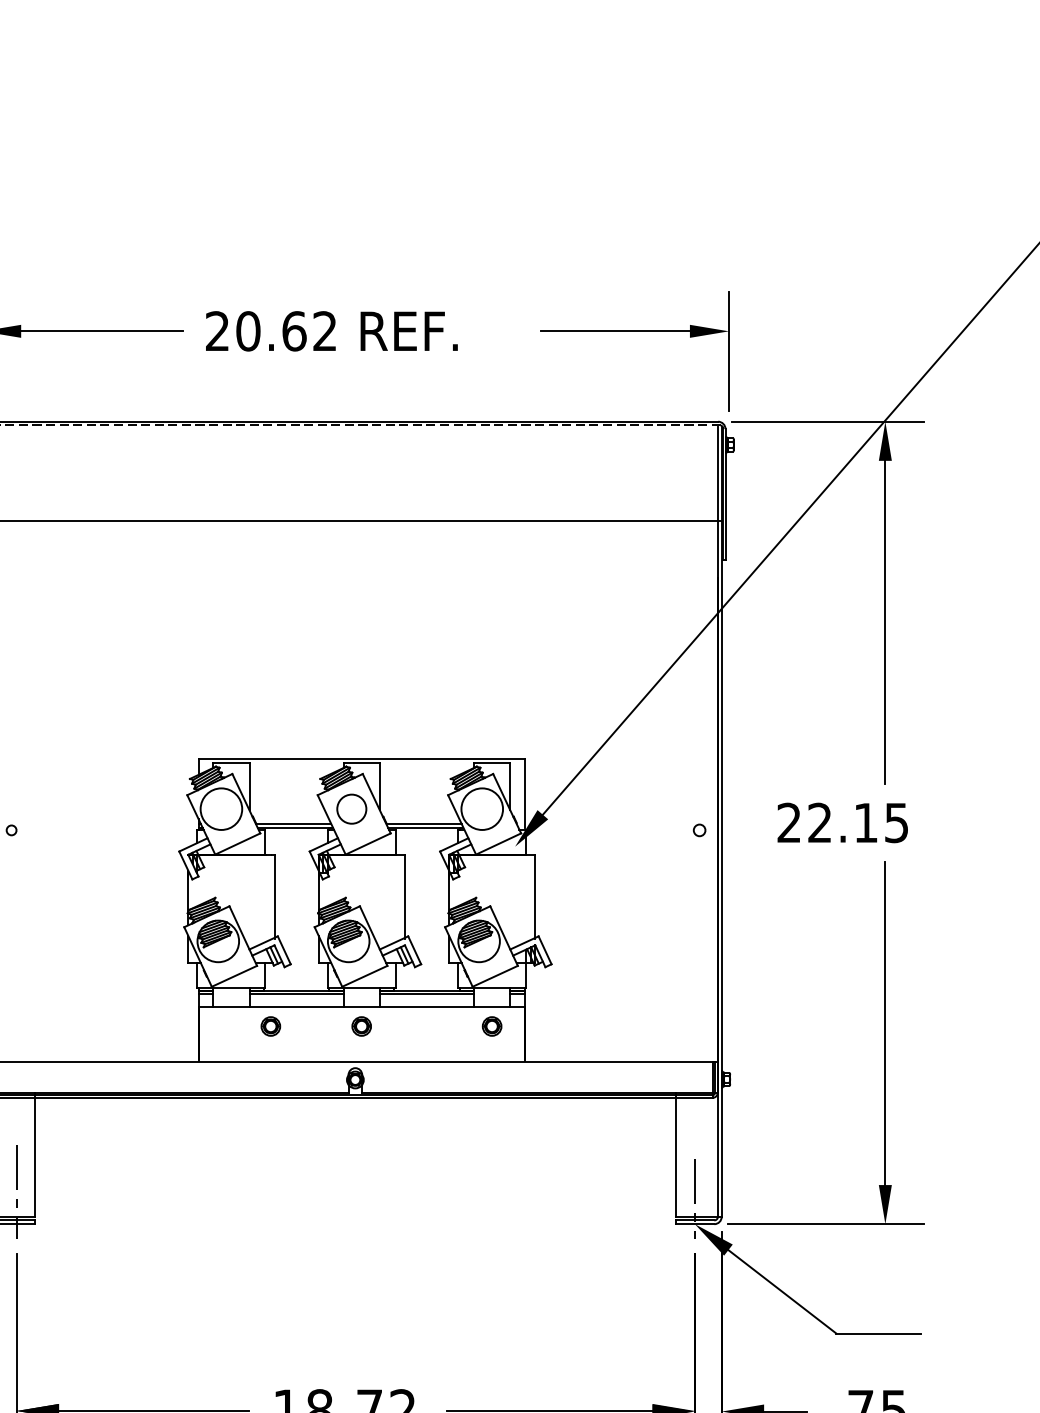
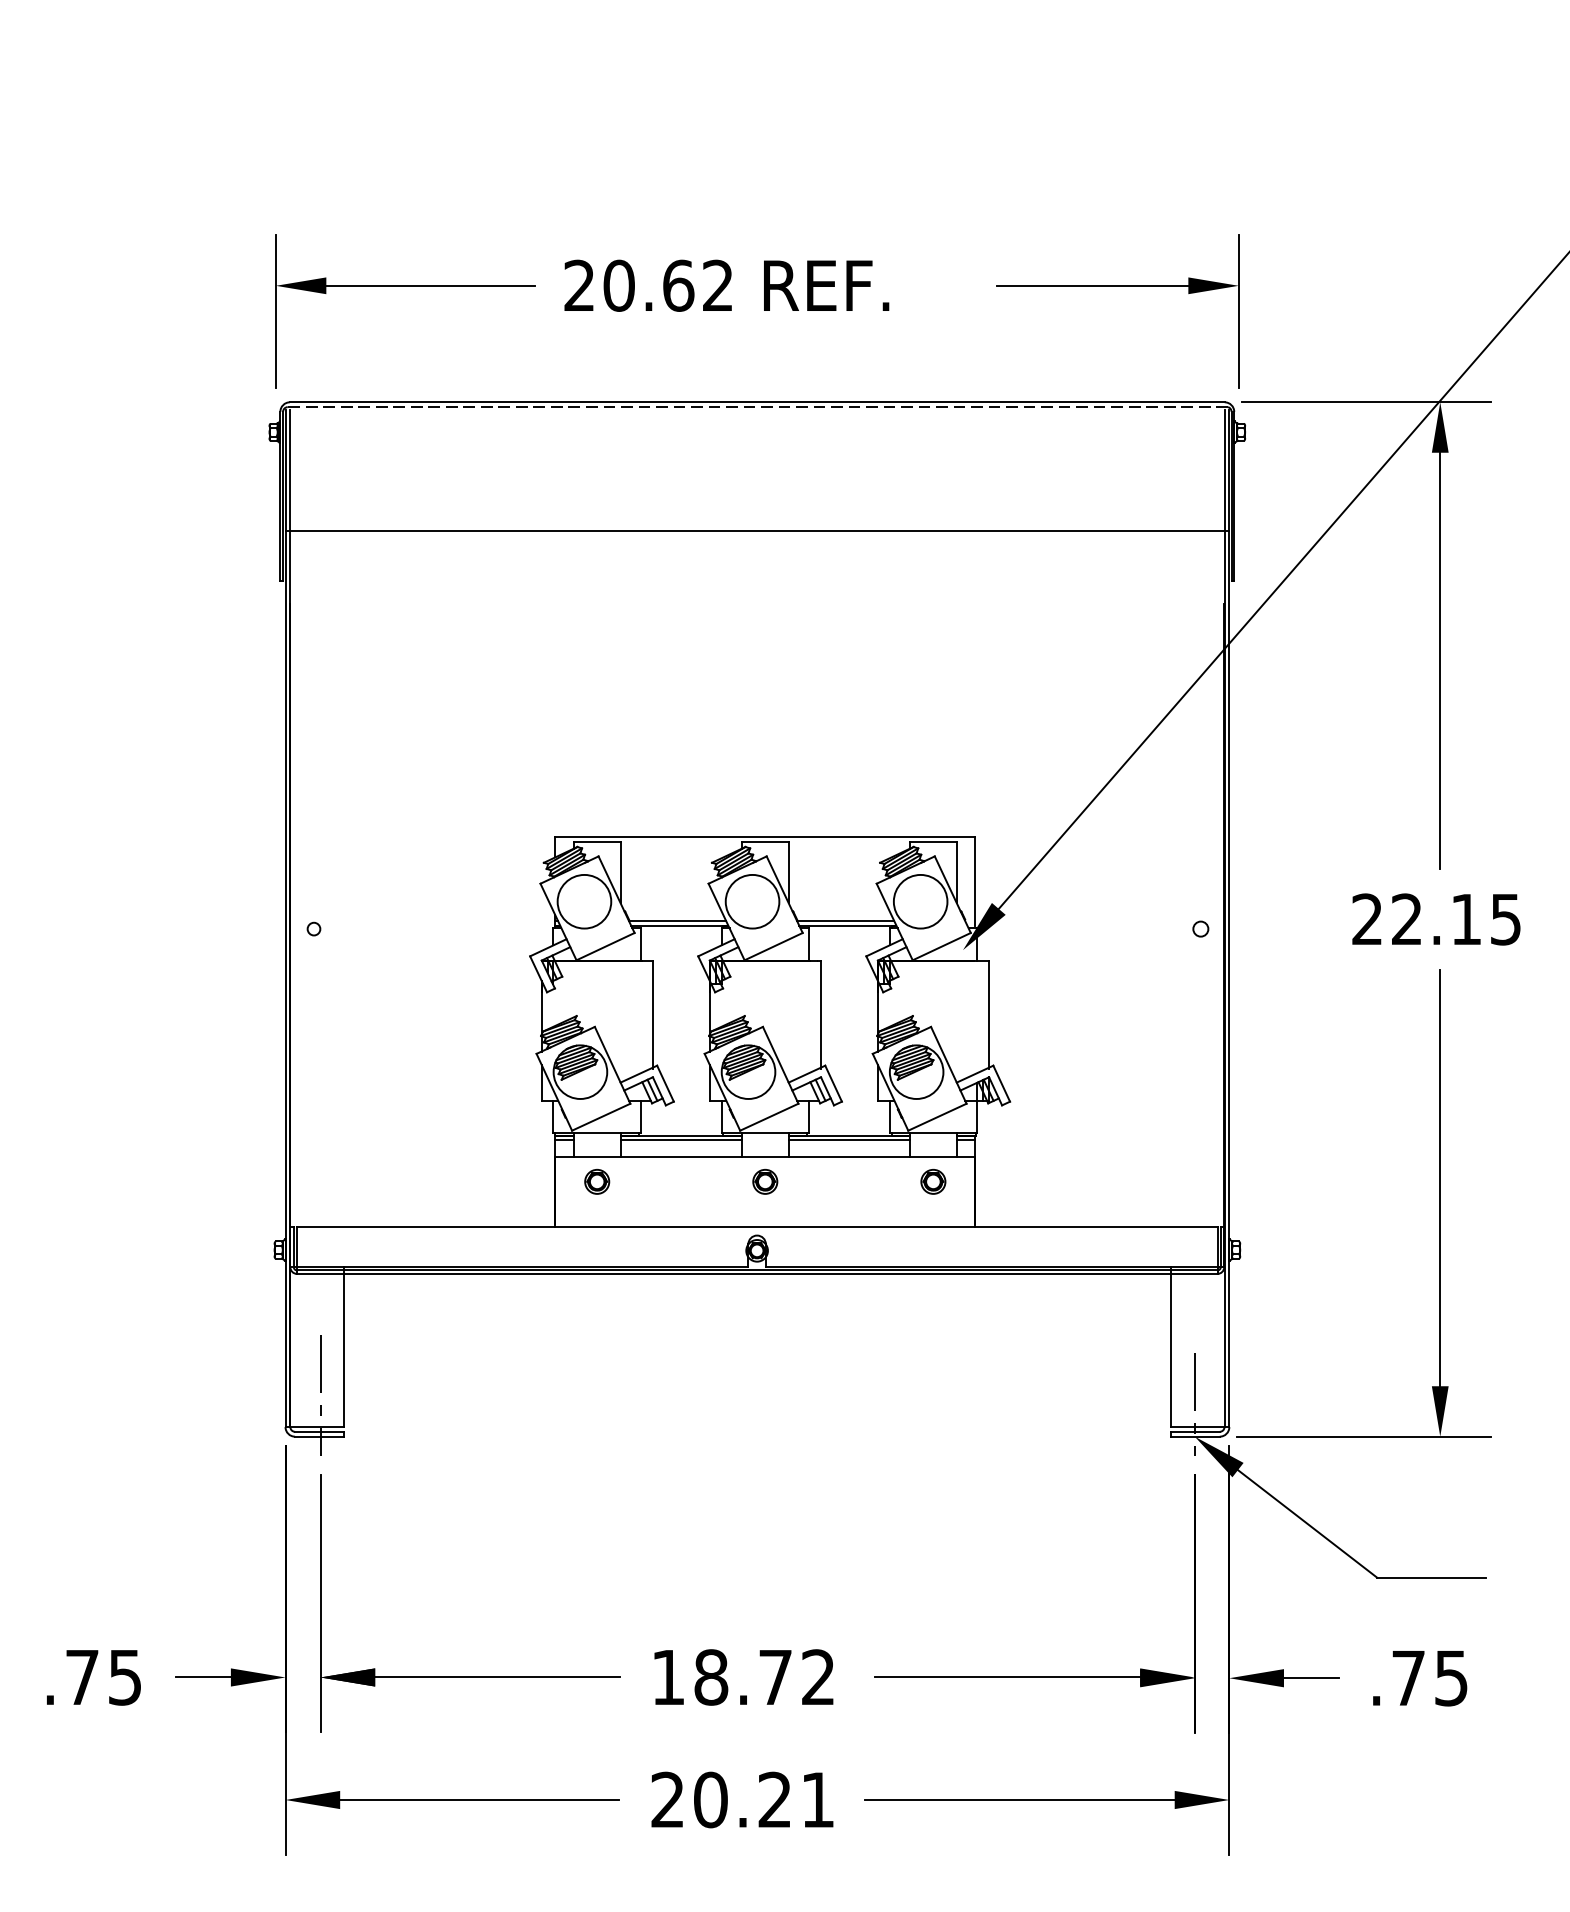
circle: (351, 808) -> (752, 901), size x1.43
text: (842, 822) -> (1436, 919), moved
part: (271, 1026) -> (597, 1181), moved

